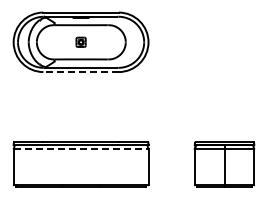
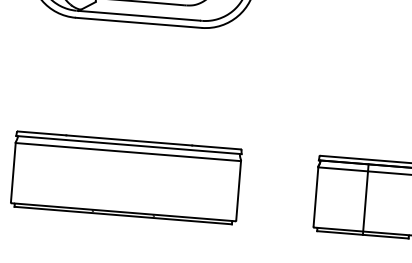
line: (81, 72) -> (139, 23), dashed -> solid
line: (81, 149) -> (129, 152), dashed -> solid

